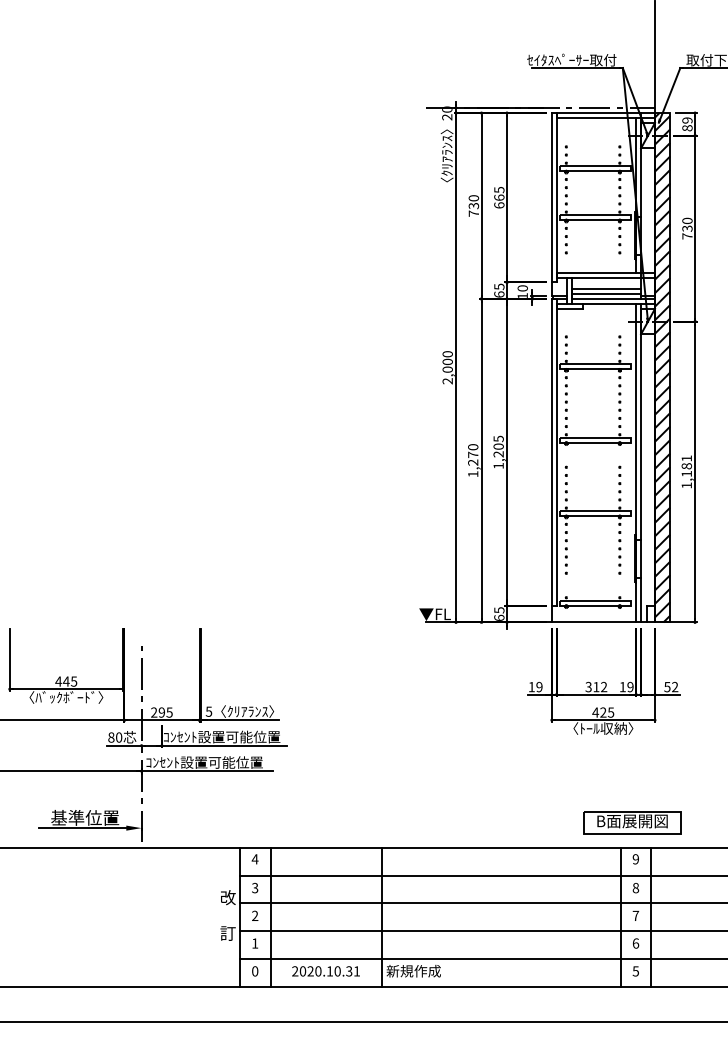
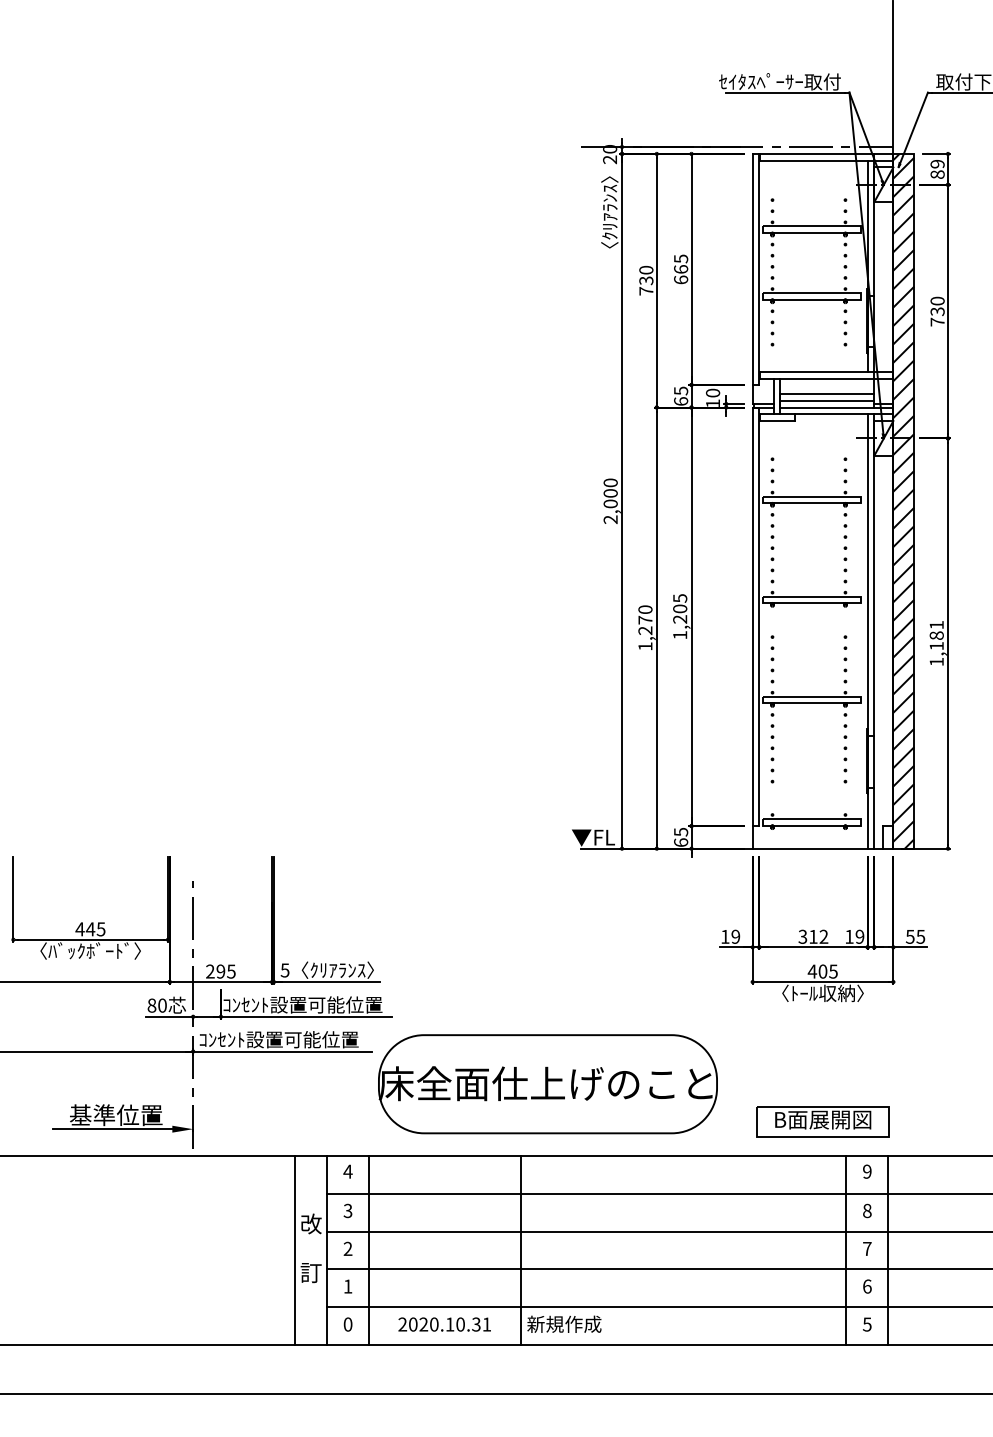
text: (675, 686) -> (921, 936), 52 -> 55
text: (603, 712) -> (823, 971), 425 -> 405
part: (401, 795) -> (547, 1084), added
part: (632, 822) -> (823, 1121), moved
line: (216, 916) -> (295, 1249), added

